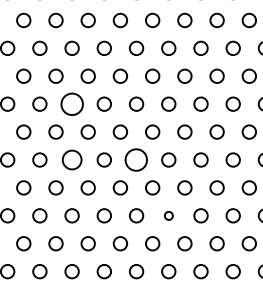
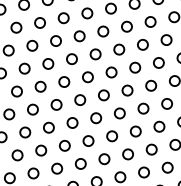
circle: (71, 103) -> (24, 68), size x0.62
circle: (71, 159) -> (32, 109), size x0.71
circle: (136, 159) -> (80, 99), size x0.62
circle: (168, 215) -> (111, 136), size x1.67

